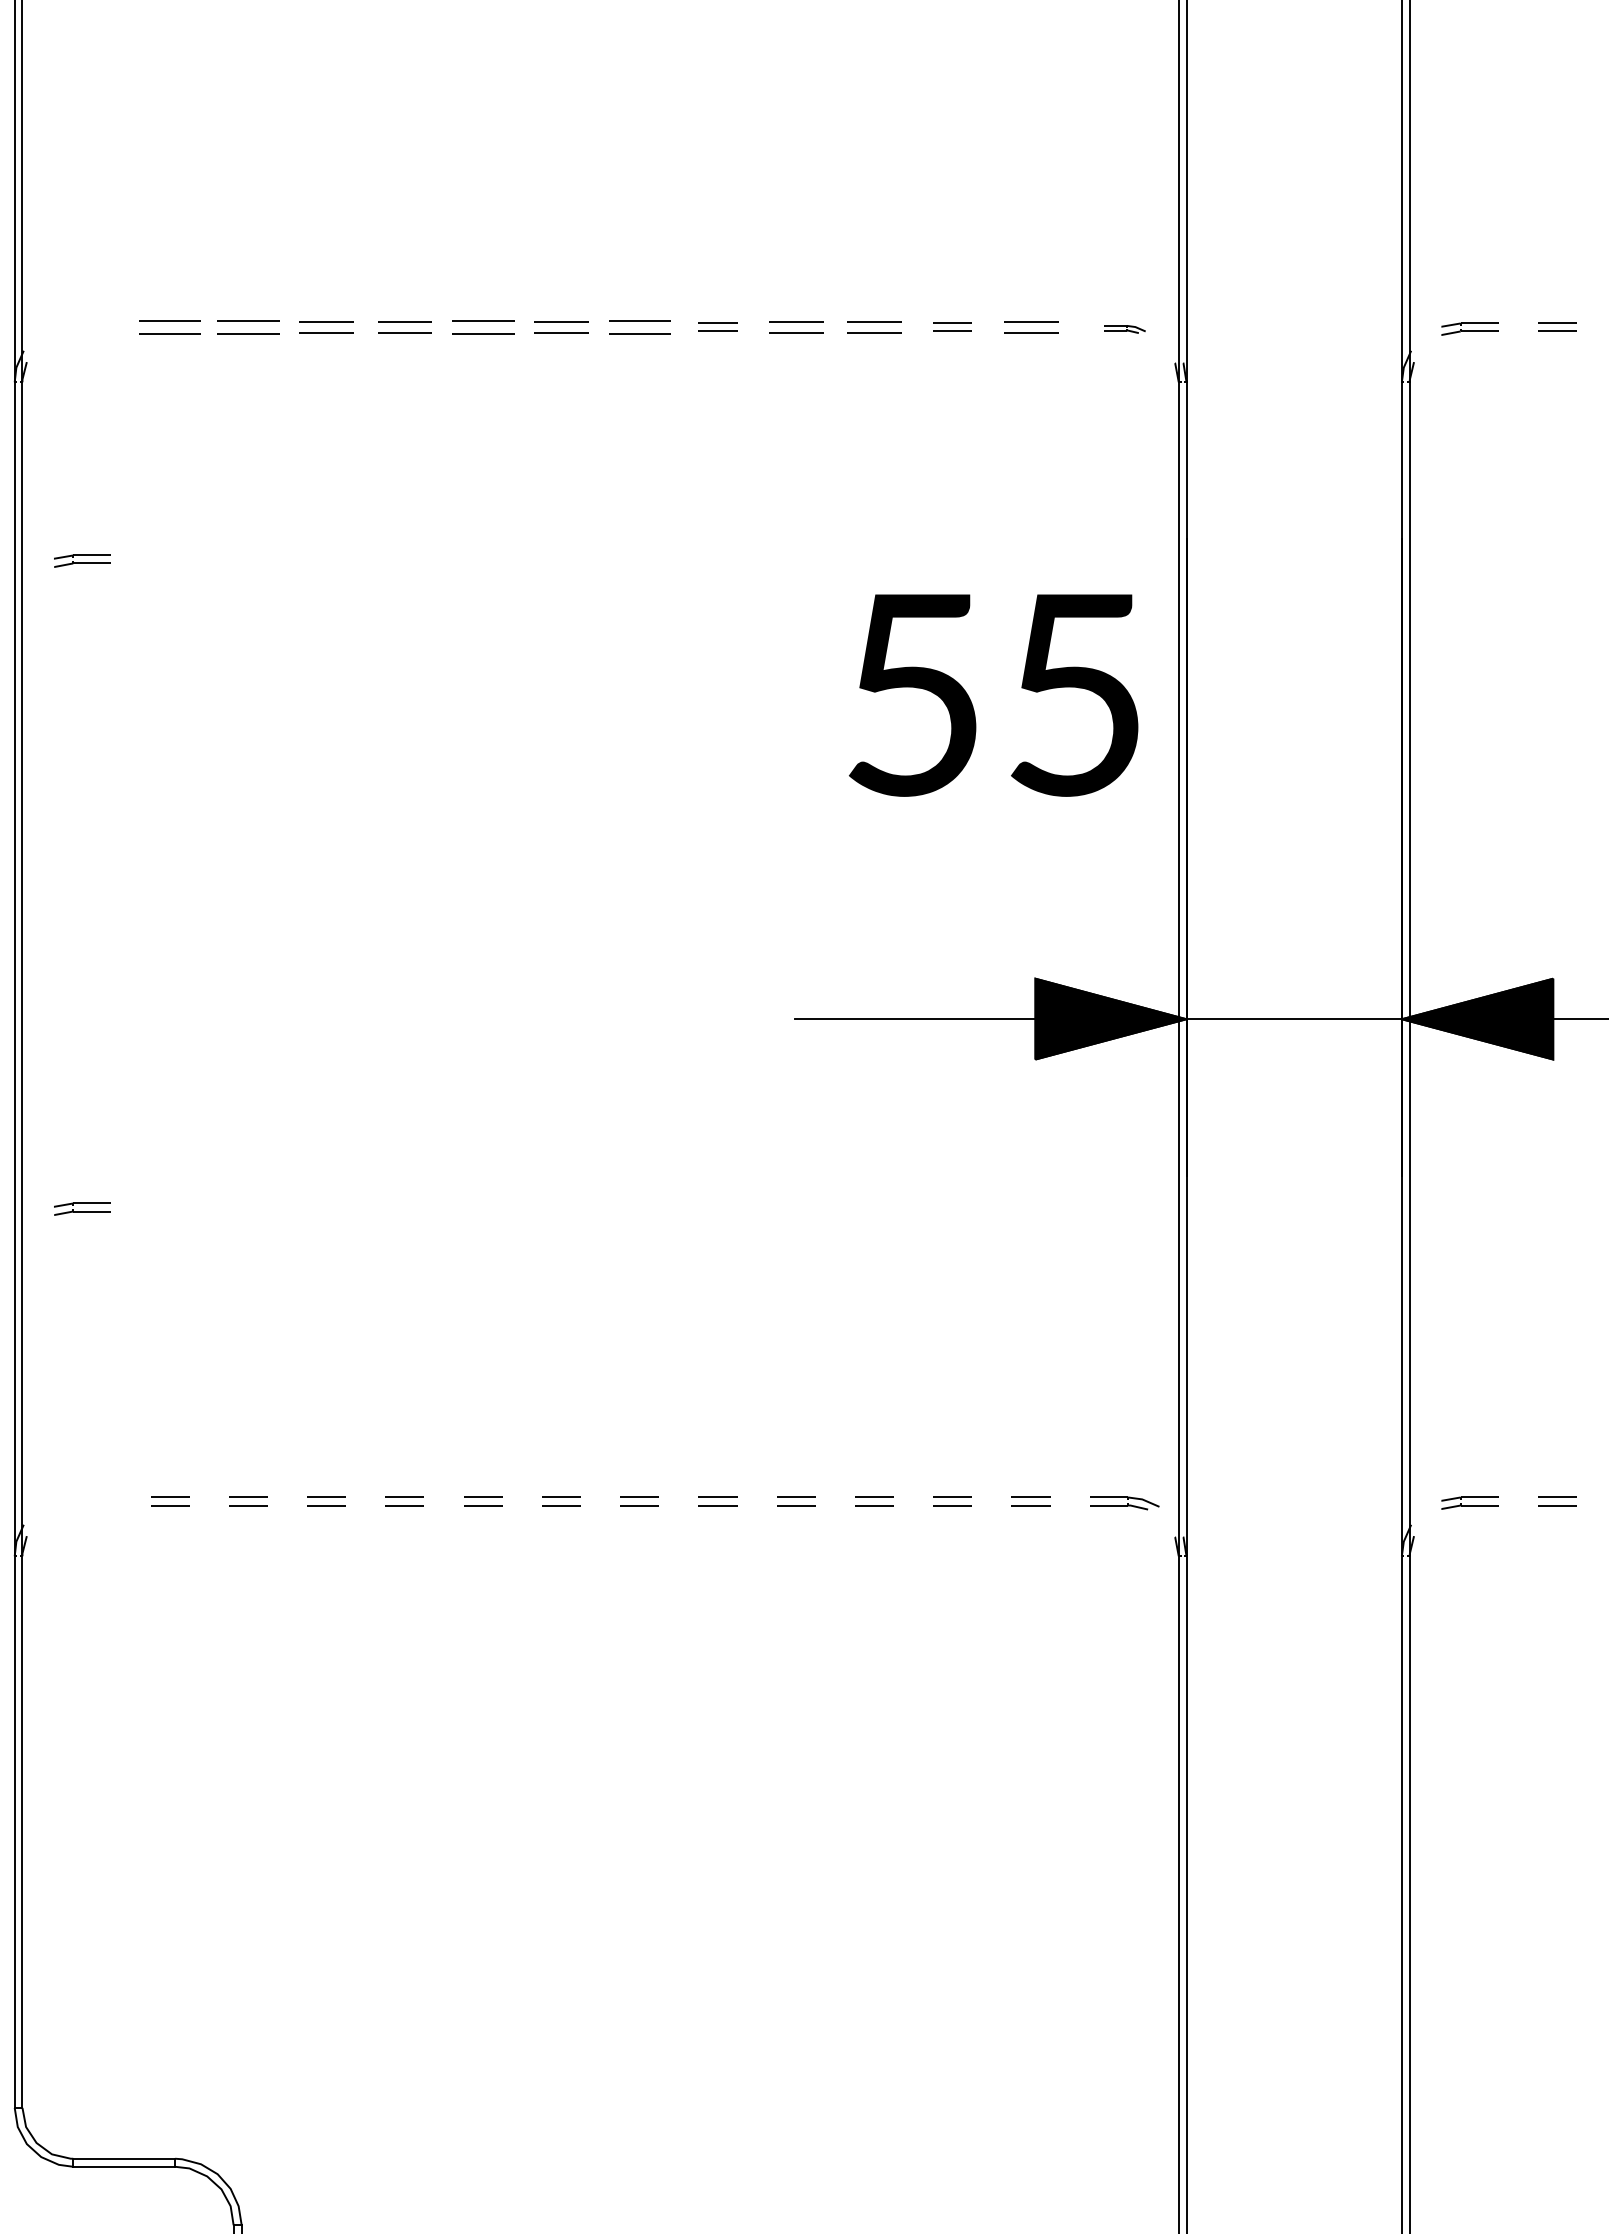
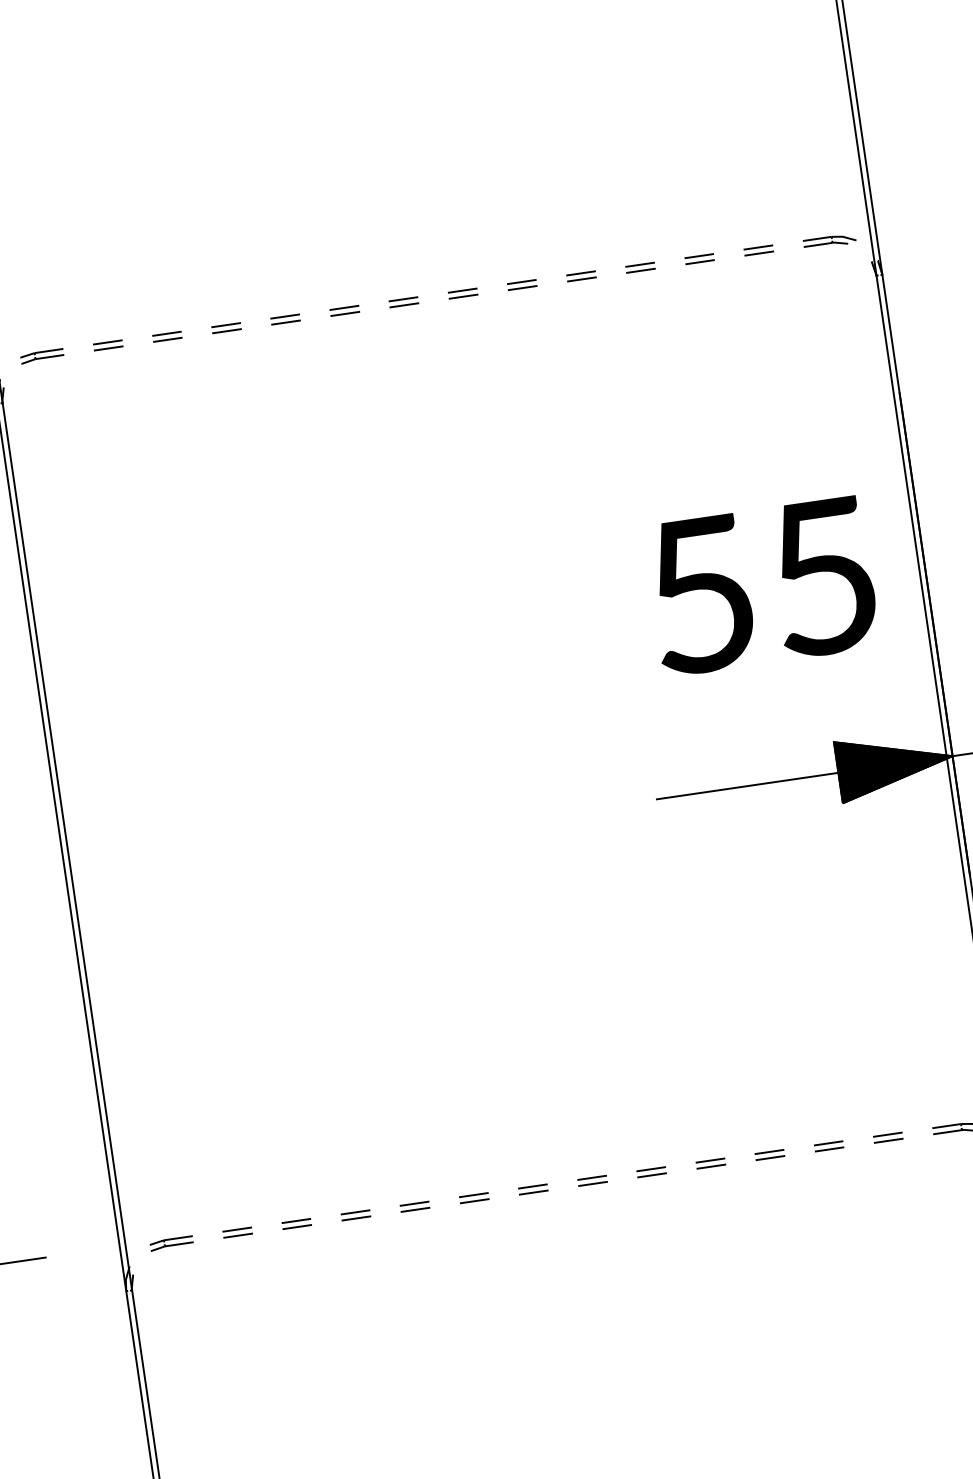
part: (170, 326) -> (108, 344), size x0.62
part: (248, 326) -> (167, 336), size x0.62
part: (326, 326) -> (226, 327), size x0.71
part: (404, 326) -> (285, 318), size x0.71
part: (483, 326) -> (344, 310), size x0.62
part: (561, 326) -> (403, 301), size x0.71
part: (639, 326) -> (462, 292), size x0.62
part: (796, 326) -> (581, 275), size x0.71
part: (874, 326) -> (640, 267), size x0.71
part: (1030, 326) -> (758, 249), size x0.71
part: (1124, 329) -> (829, 241), size x1.67
part: (82, 560) -> (42, 355), moved
text: (993, 695) -> (761, 586), moved
part: (82, 1208) -> (171, 1243), moved

